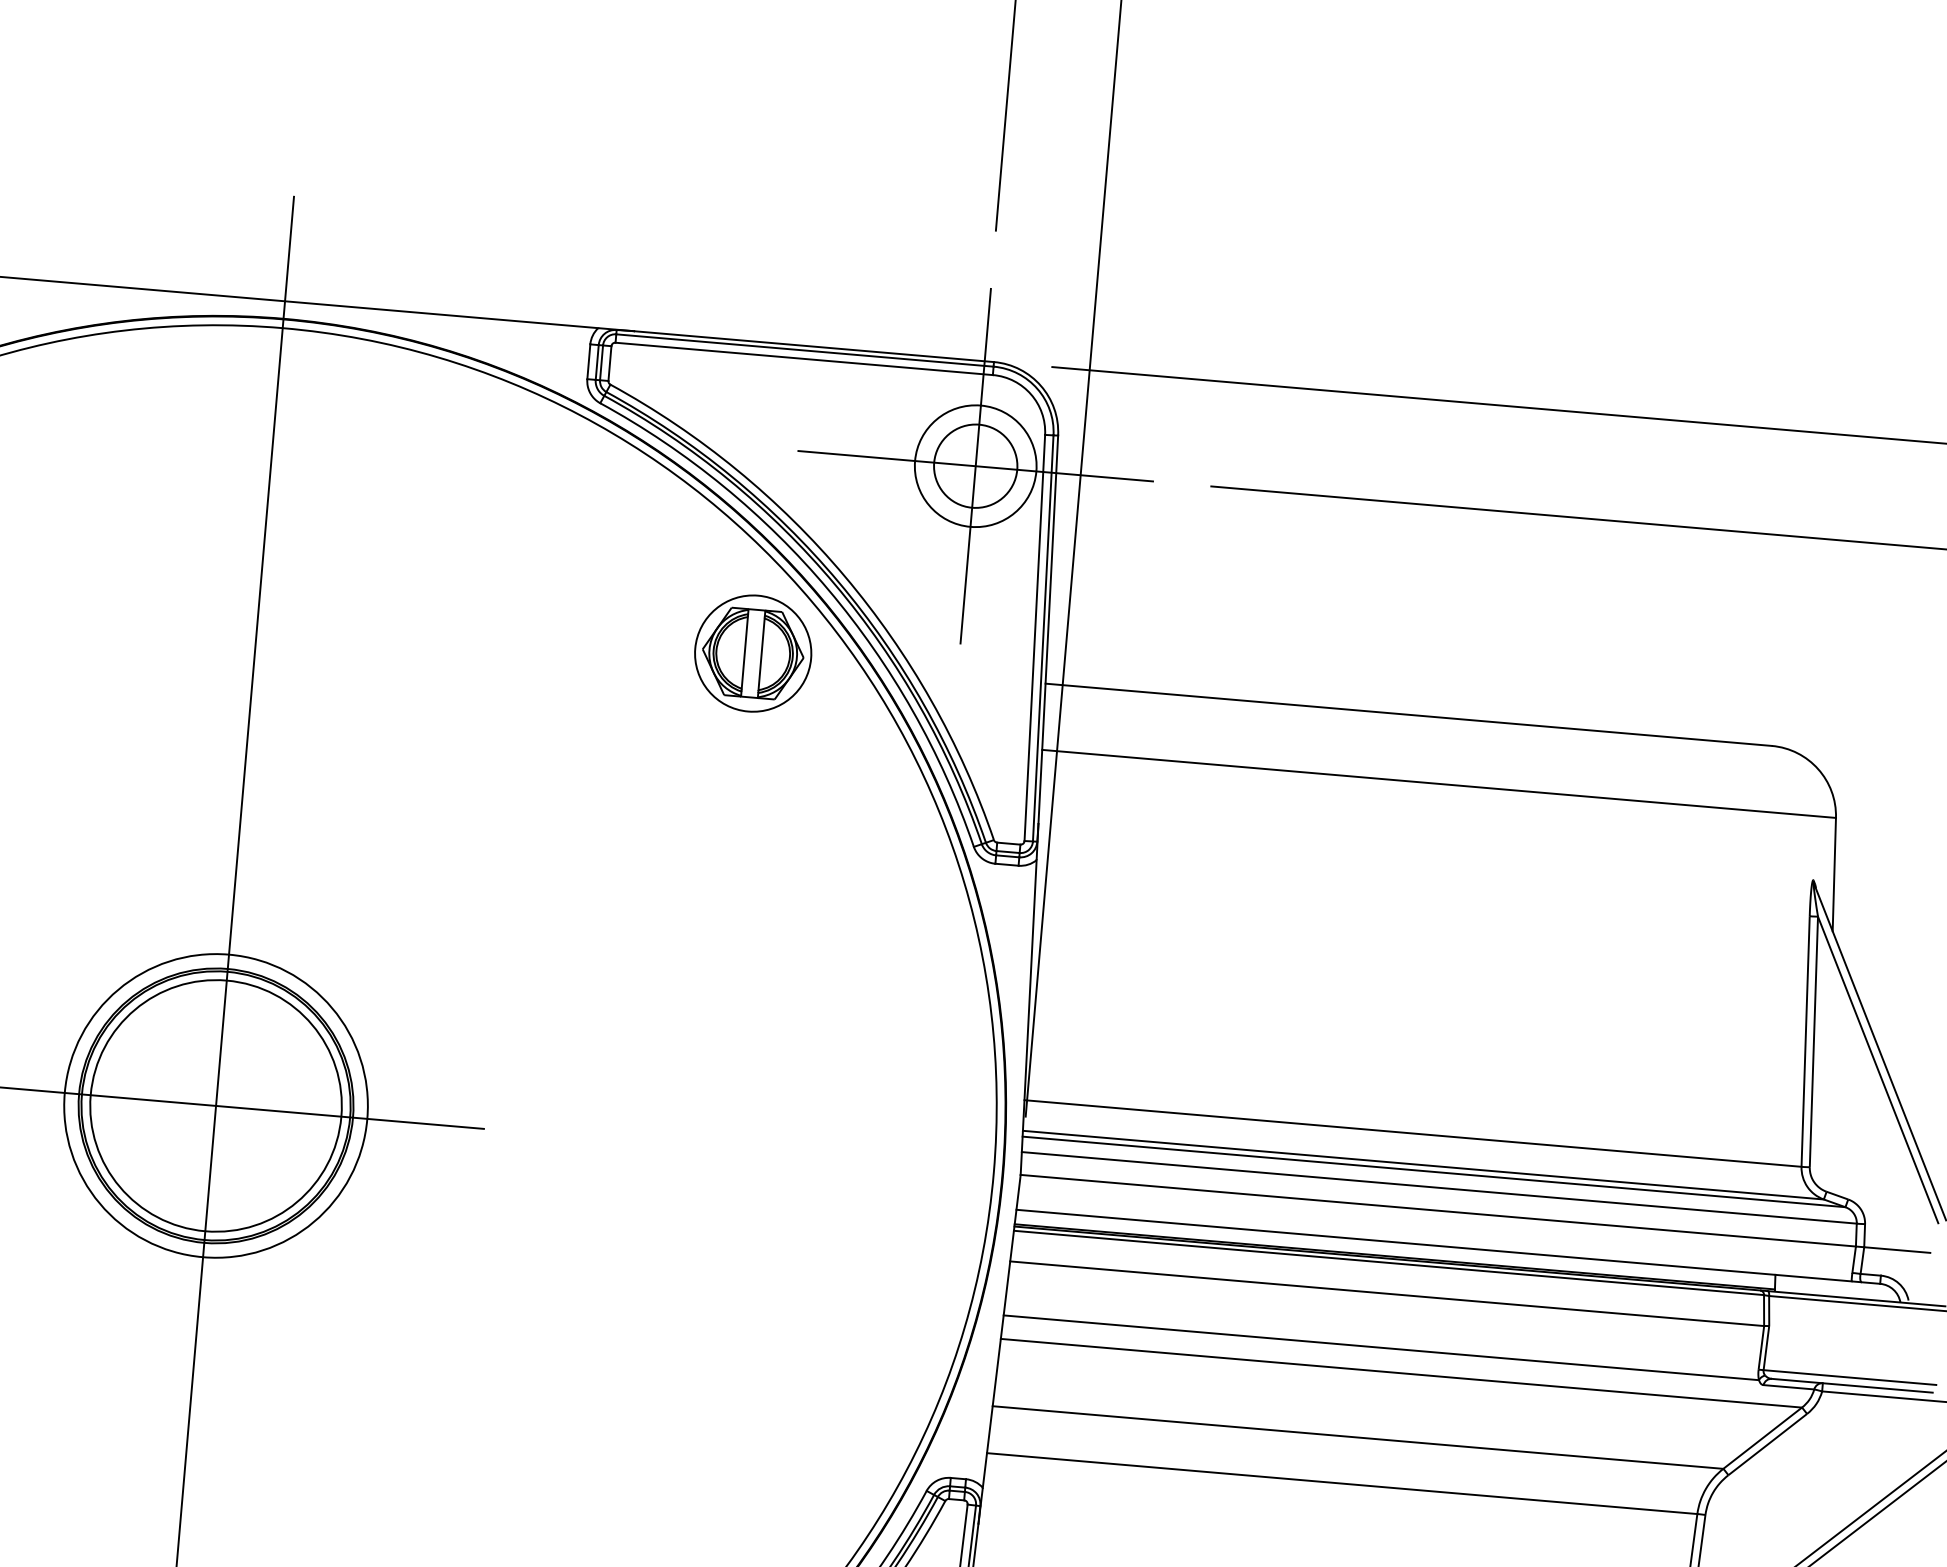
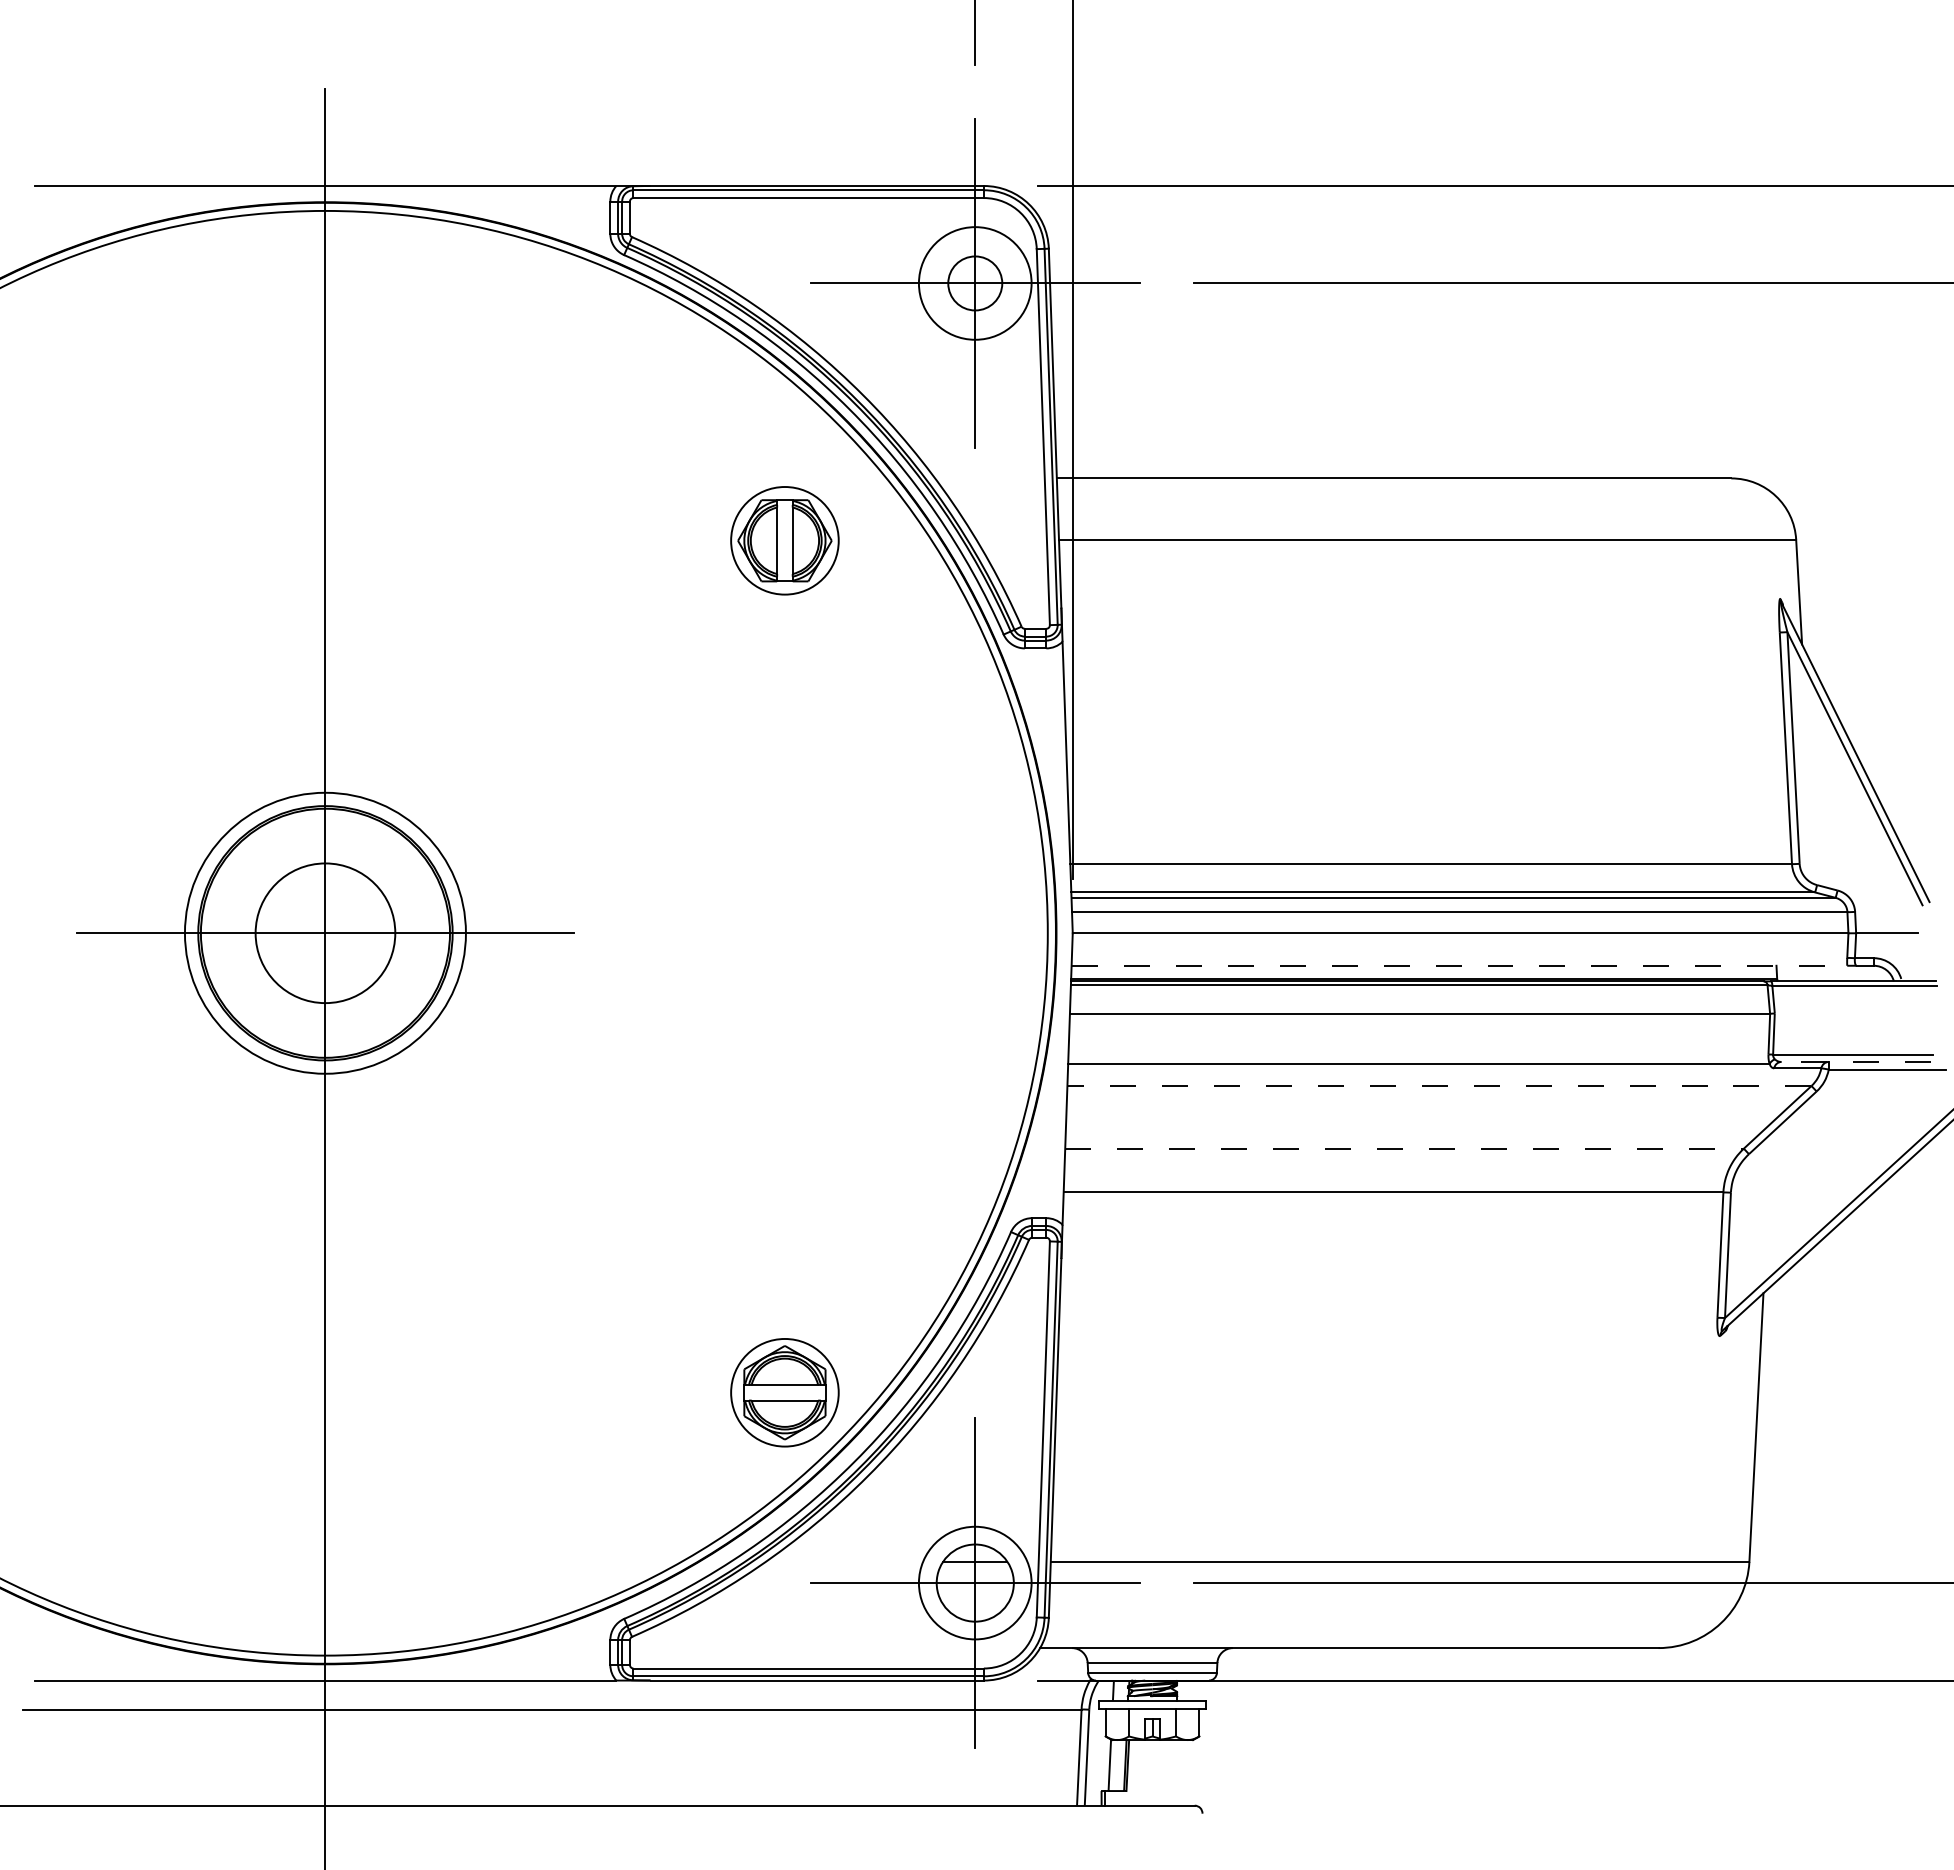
circle: (974, 466) -> (974, 283), size x0.7
part: (752, 653) -> (784, 540), moved
circle: (216, 1105) -> (325, 932), size x0.6
line: (1434, 1245) -> (1459, 965), solid -> dashed
line: (1400, 1373) -> (1438, 1086), solid -> dashed
line: (1852, 1385) -> (1856, 1061), solid -> dashed
line: (1359, 1437) -> (1405, 1148), solid -> dashed

